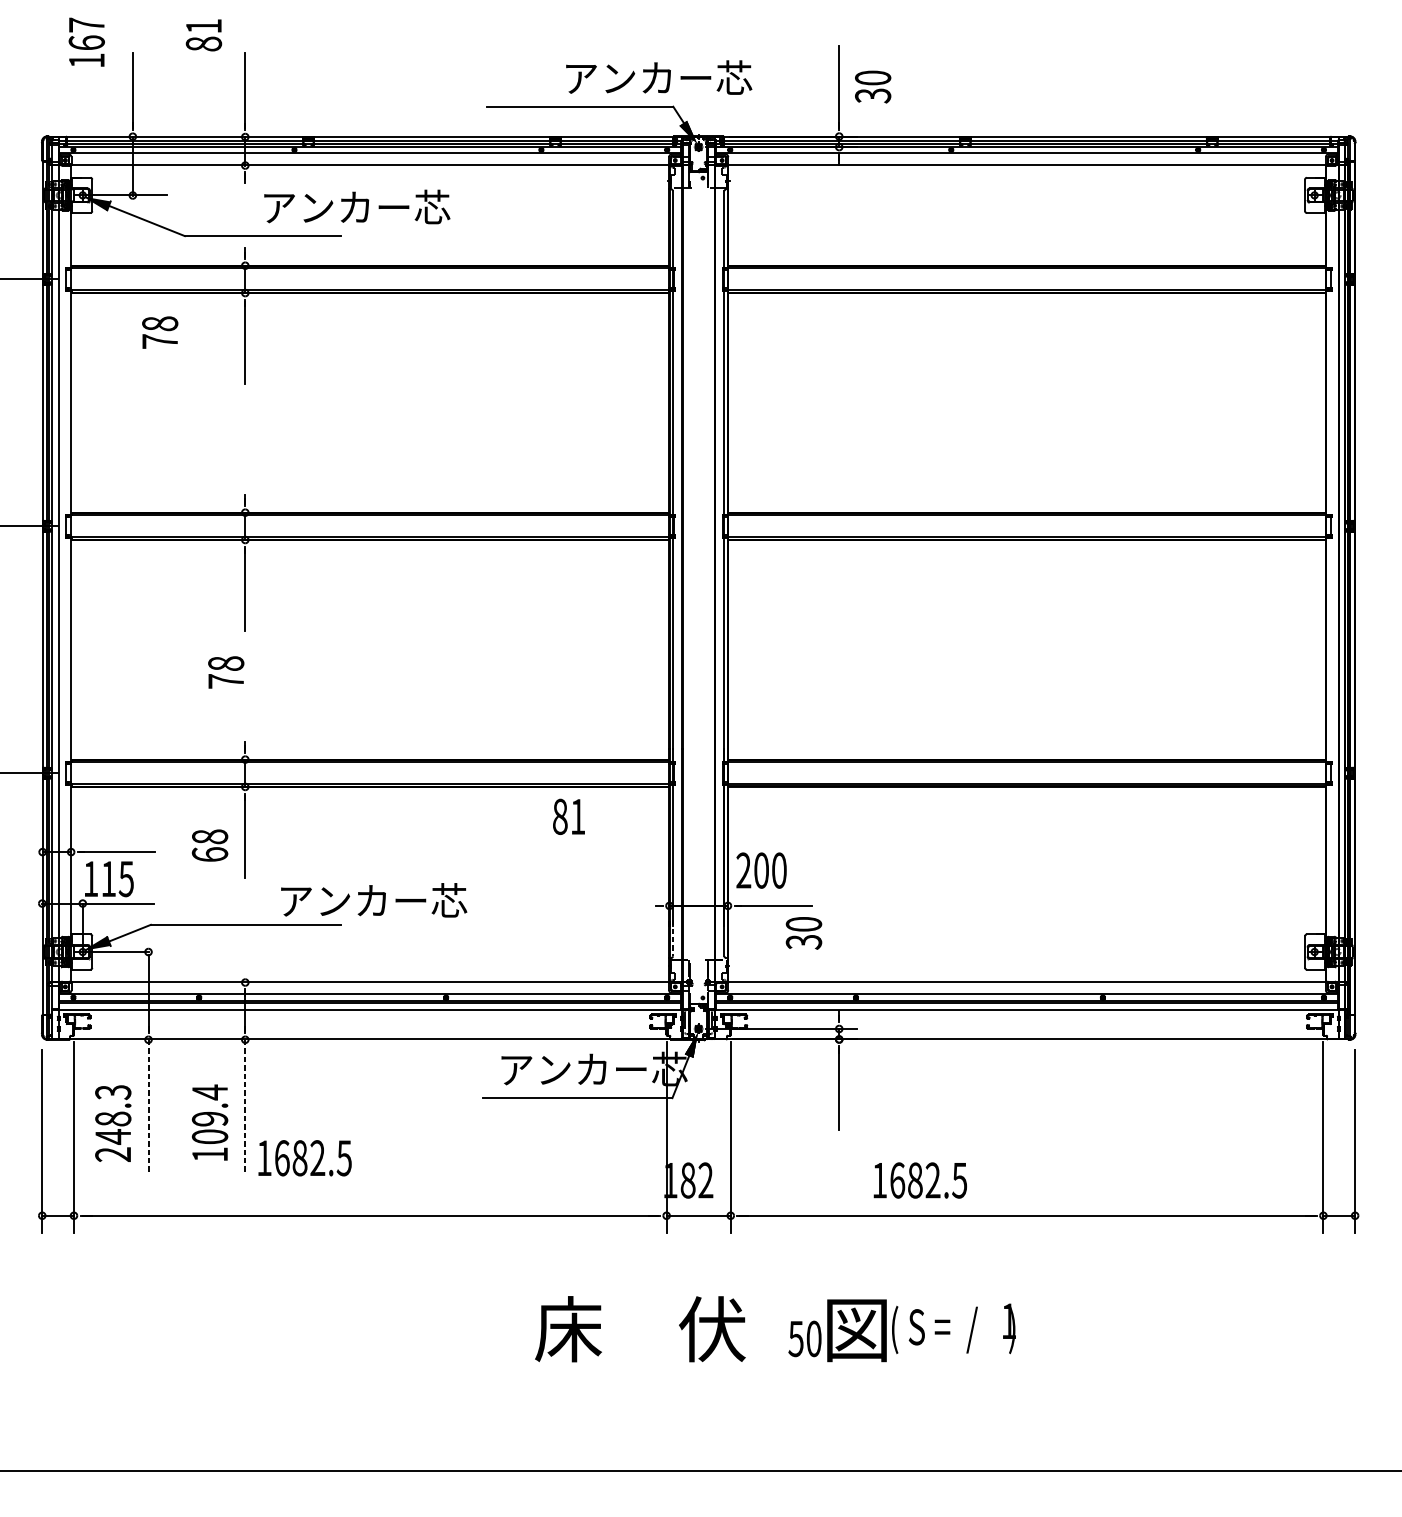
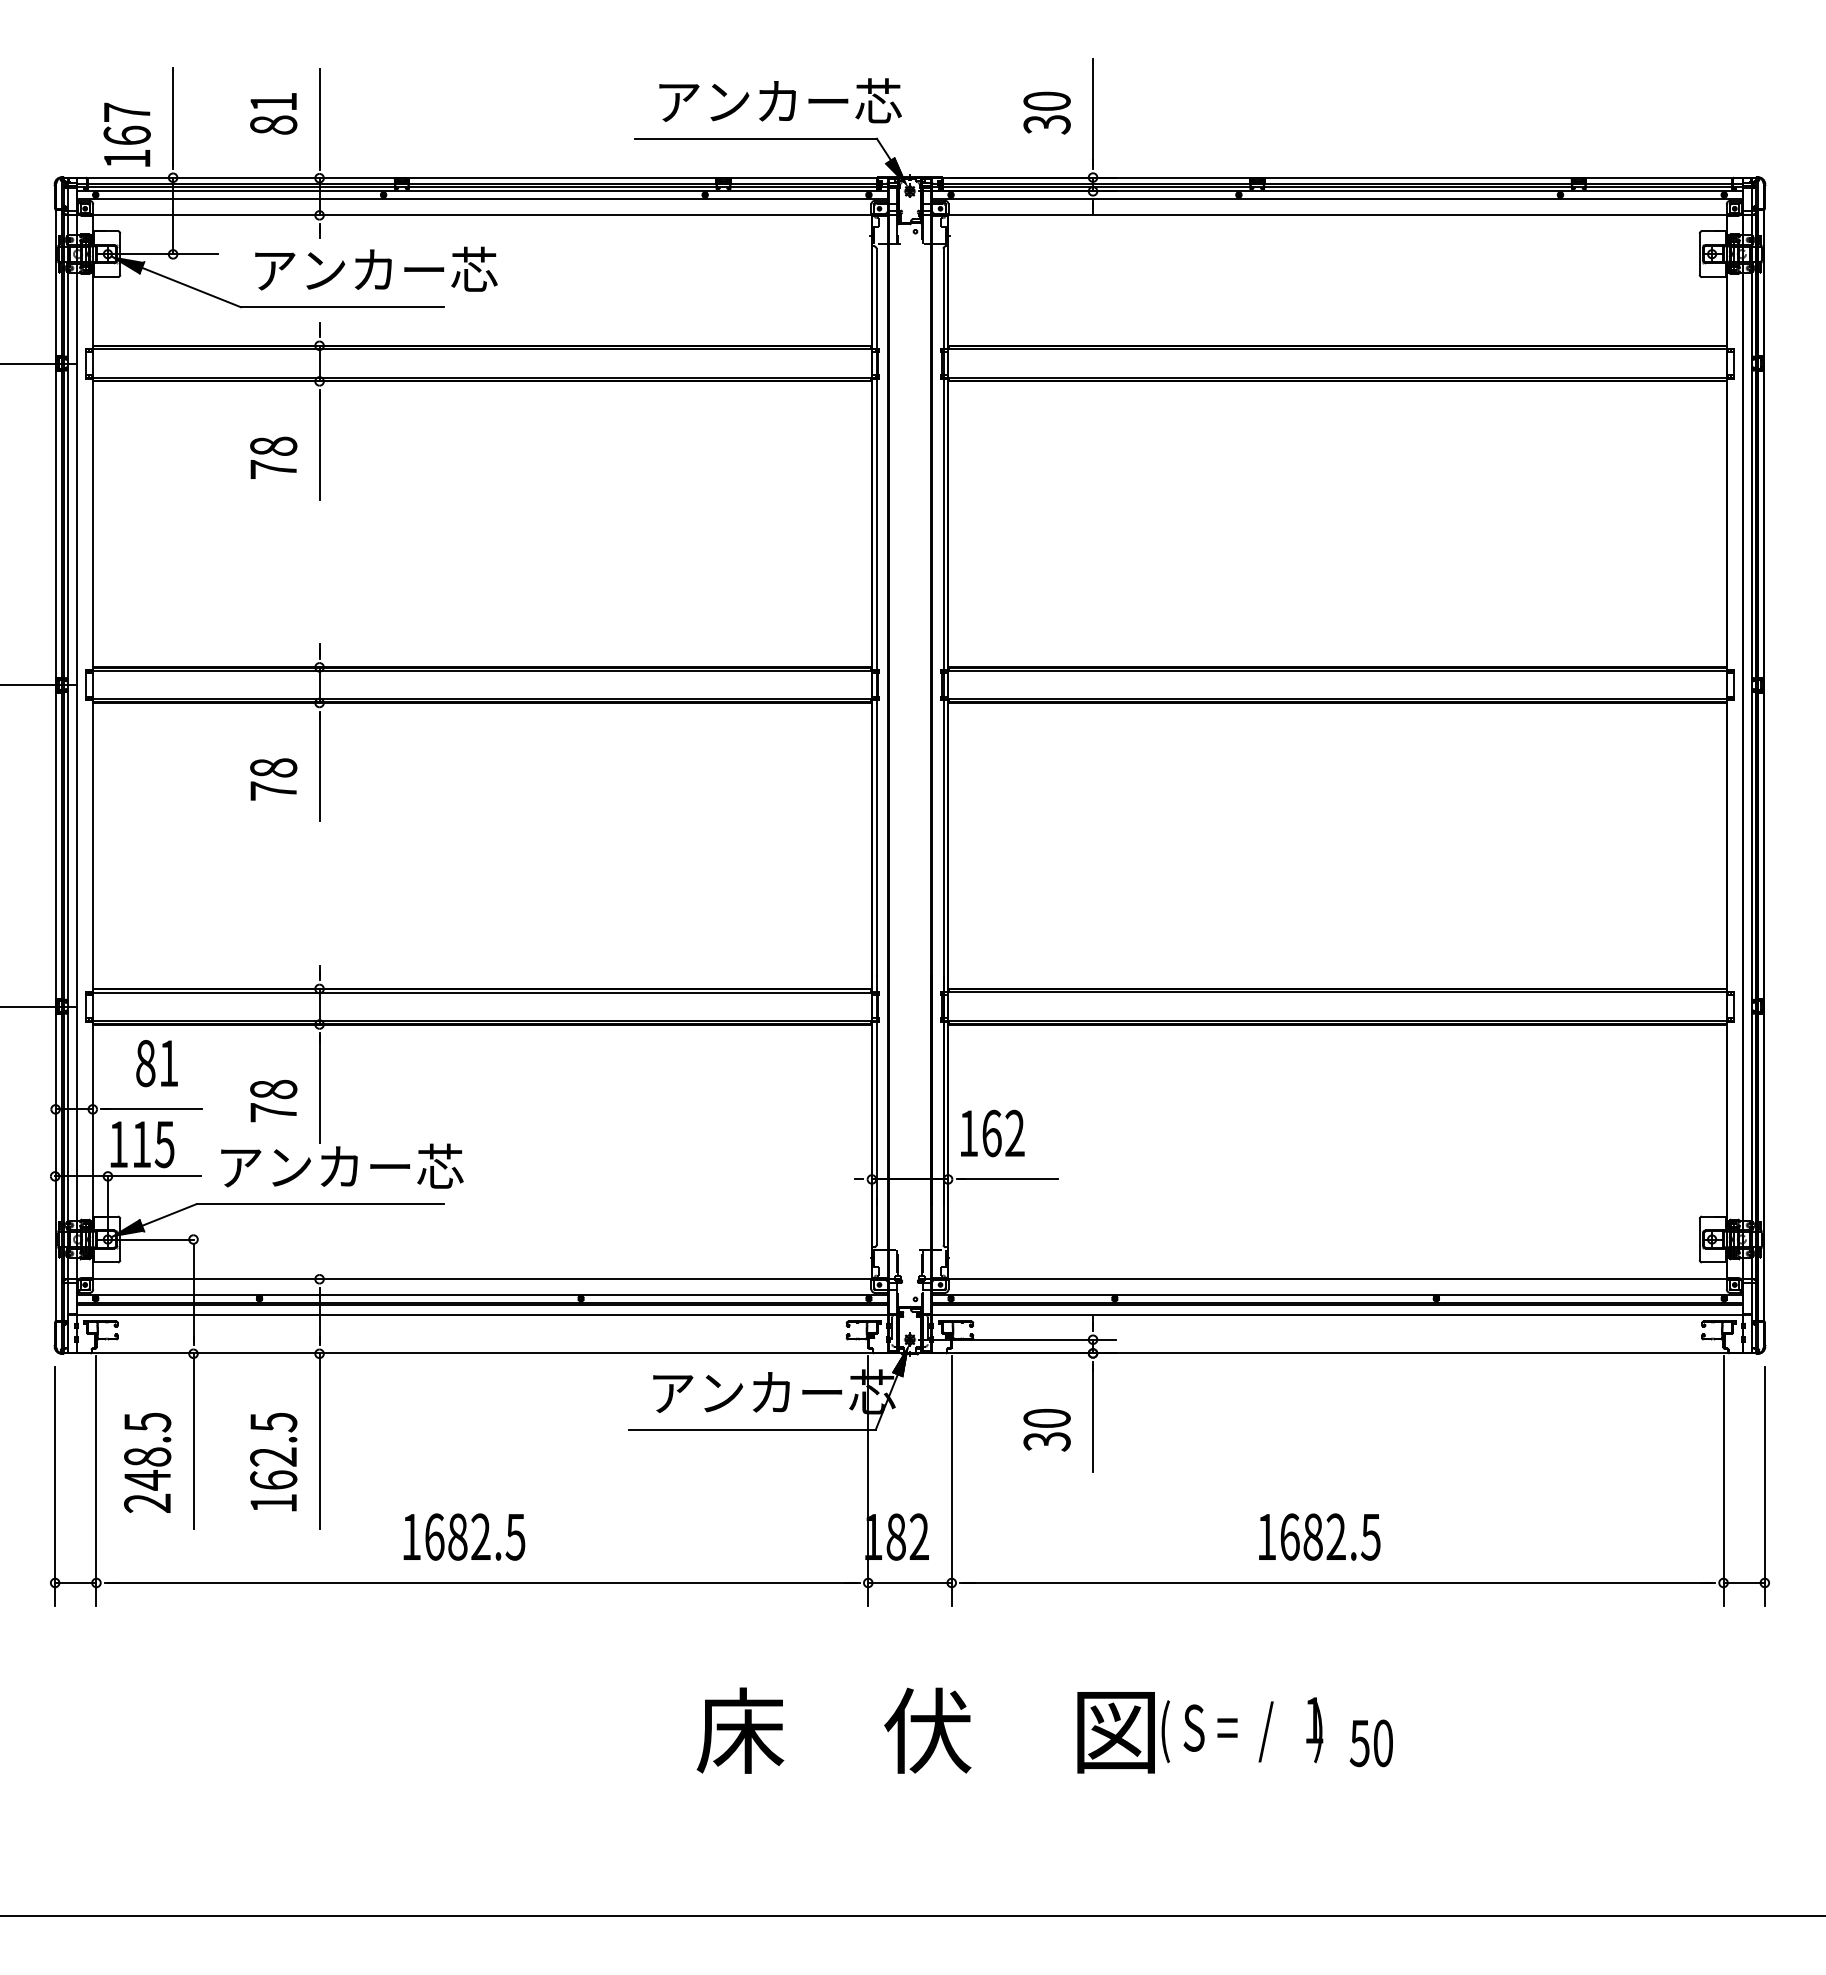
text: (203, 35) -> (273, 113), moved
text: (86, 42) -> (126, 134), moved
text: (659, 77) -> (780, 100), moved
text: (872, 86) -> (1046, 112), moved
text: (357, 206) -> (376, 268), moved
text: (160, 332) -> (273, 457), moved
text: (226, 672) -> (273, 779), moved
text: (568, 816) -> (156, 1063), moved
text: (209, 854) -> (273, 1112), 68 -> 78
text: (761, 870) -> (991, 1133), 200 -> 162
text: (374, 899) -> (342, 1165), moved
text: (803, 933) -> (1046, 1430), moved
line: (672, 938) -> (876, 1221), dashed -> solid
text: (113, 1092) -> (147, 1422), 248.3 -> 248.5
line: (148, 1107) -> (193, 1441), dashed -> solid
line: (245, 1107) -> (319, 1441), dashed -> solid
text: (209, 1114) -> (273, 1450), 109.4 -> 162.5
text: (305, 1157) -> (464, 1536), moved
text: (920, 1180) -> (1319, 1536), moved
text: (804, 1339) -> (1370, 1743), moved

